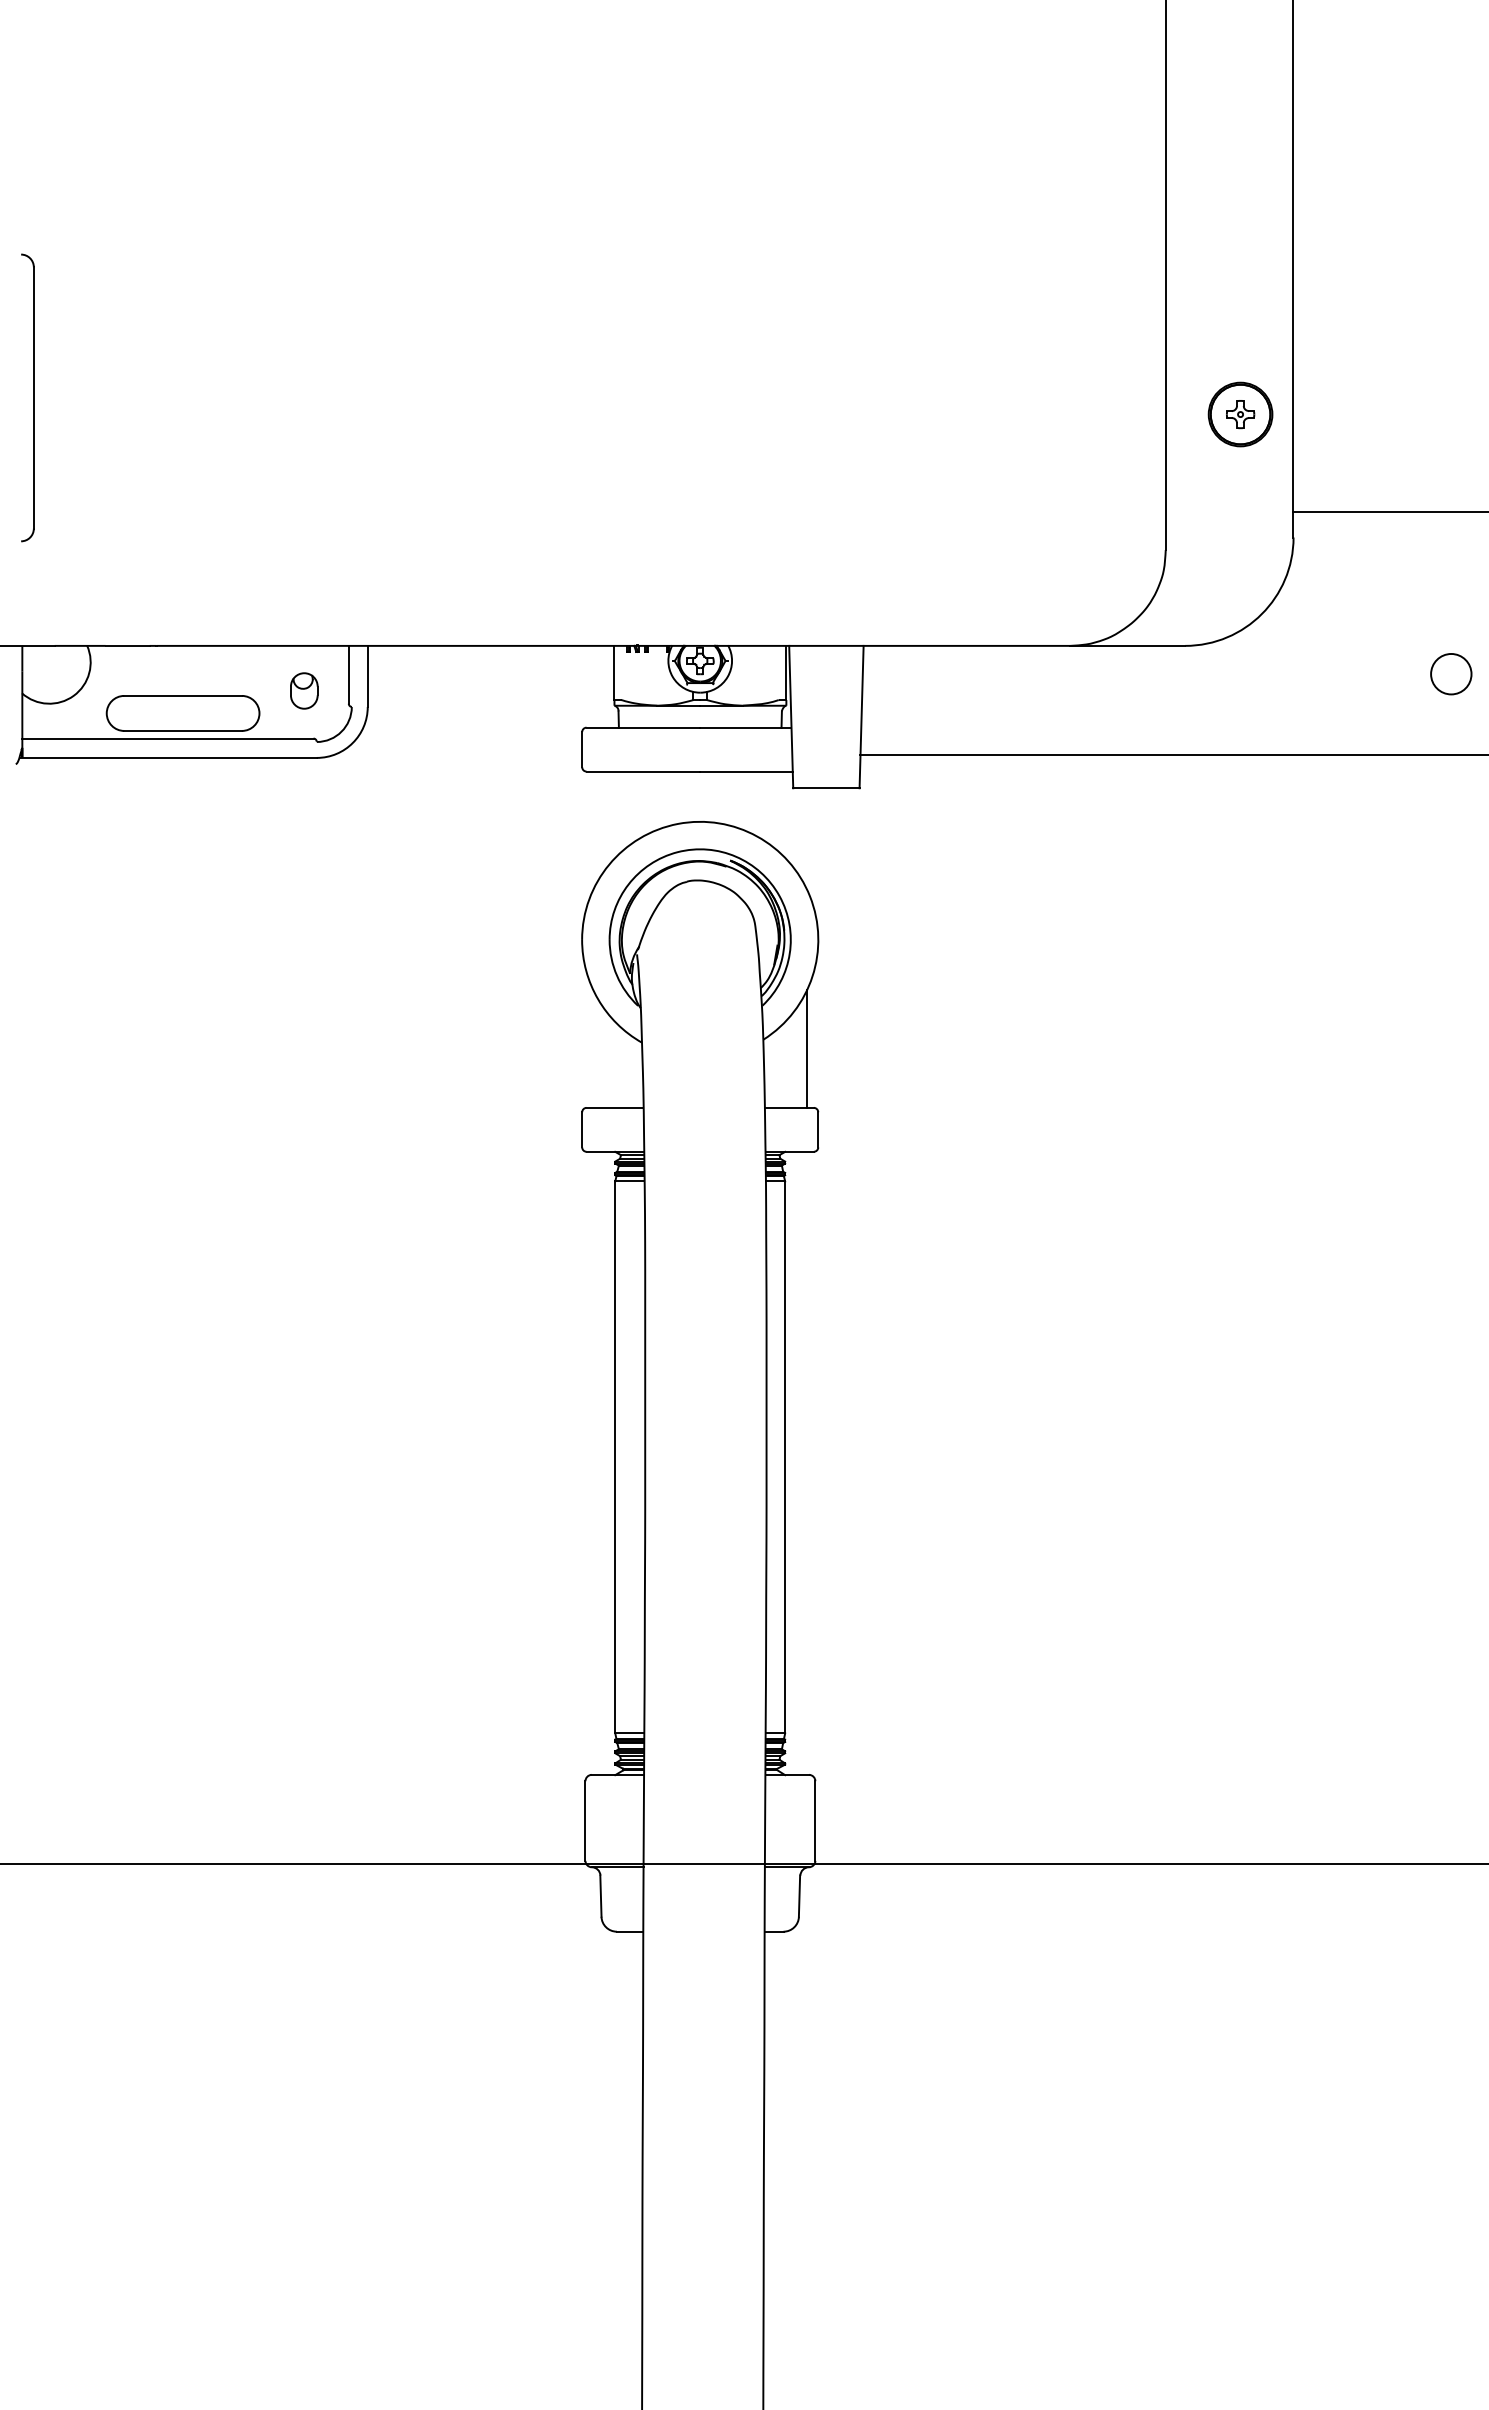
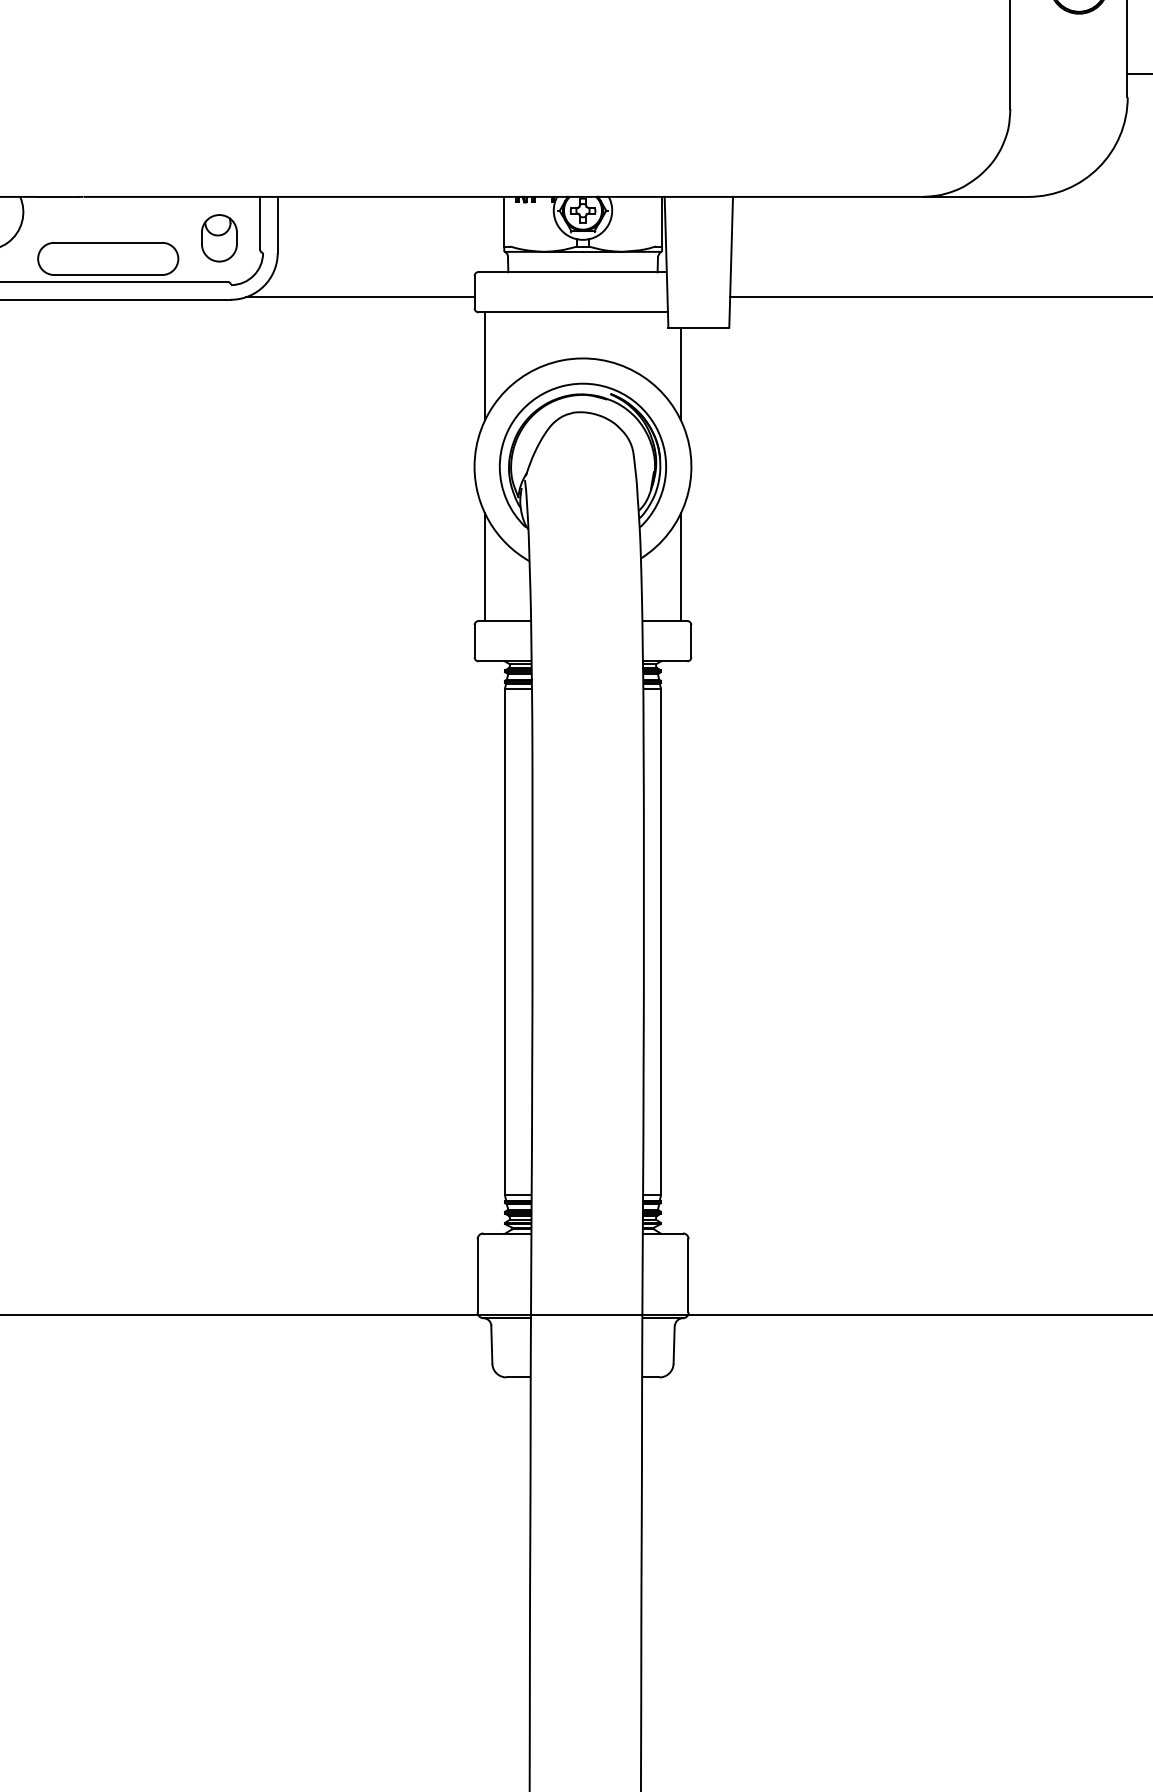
part: (304, 690) -> (219, 237), size x1.43
line: (457, 755) -> (360, 297), added
line: (593, 830) -> (485, 366), added
line: (807, 838) -> (681, 373), added
line: (593, 1049) -> (485, 567), added

